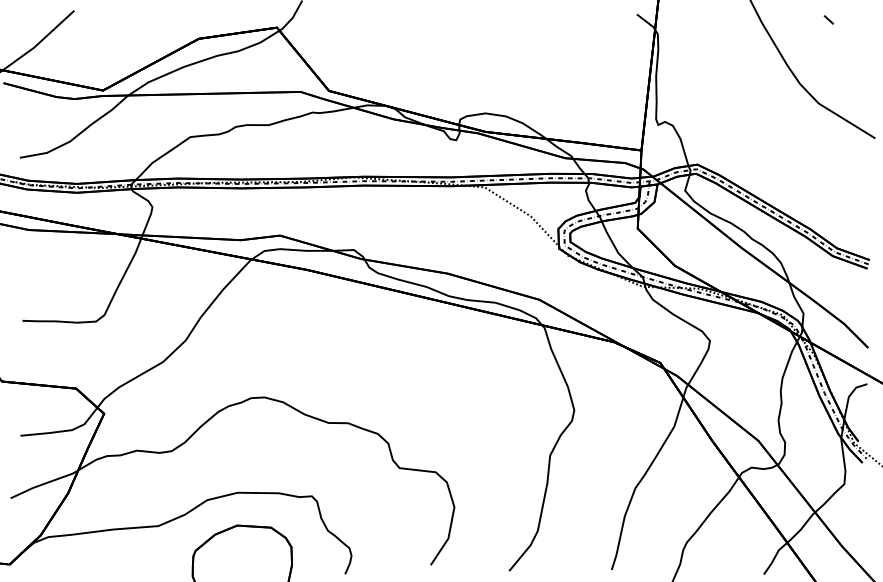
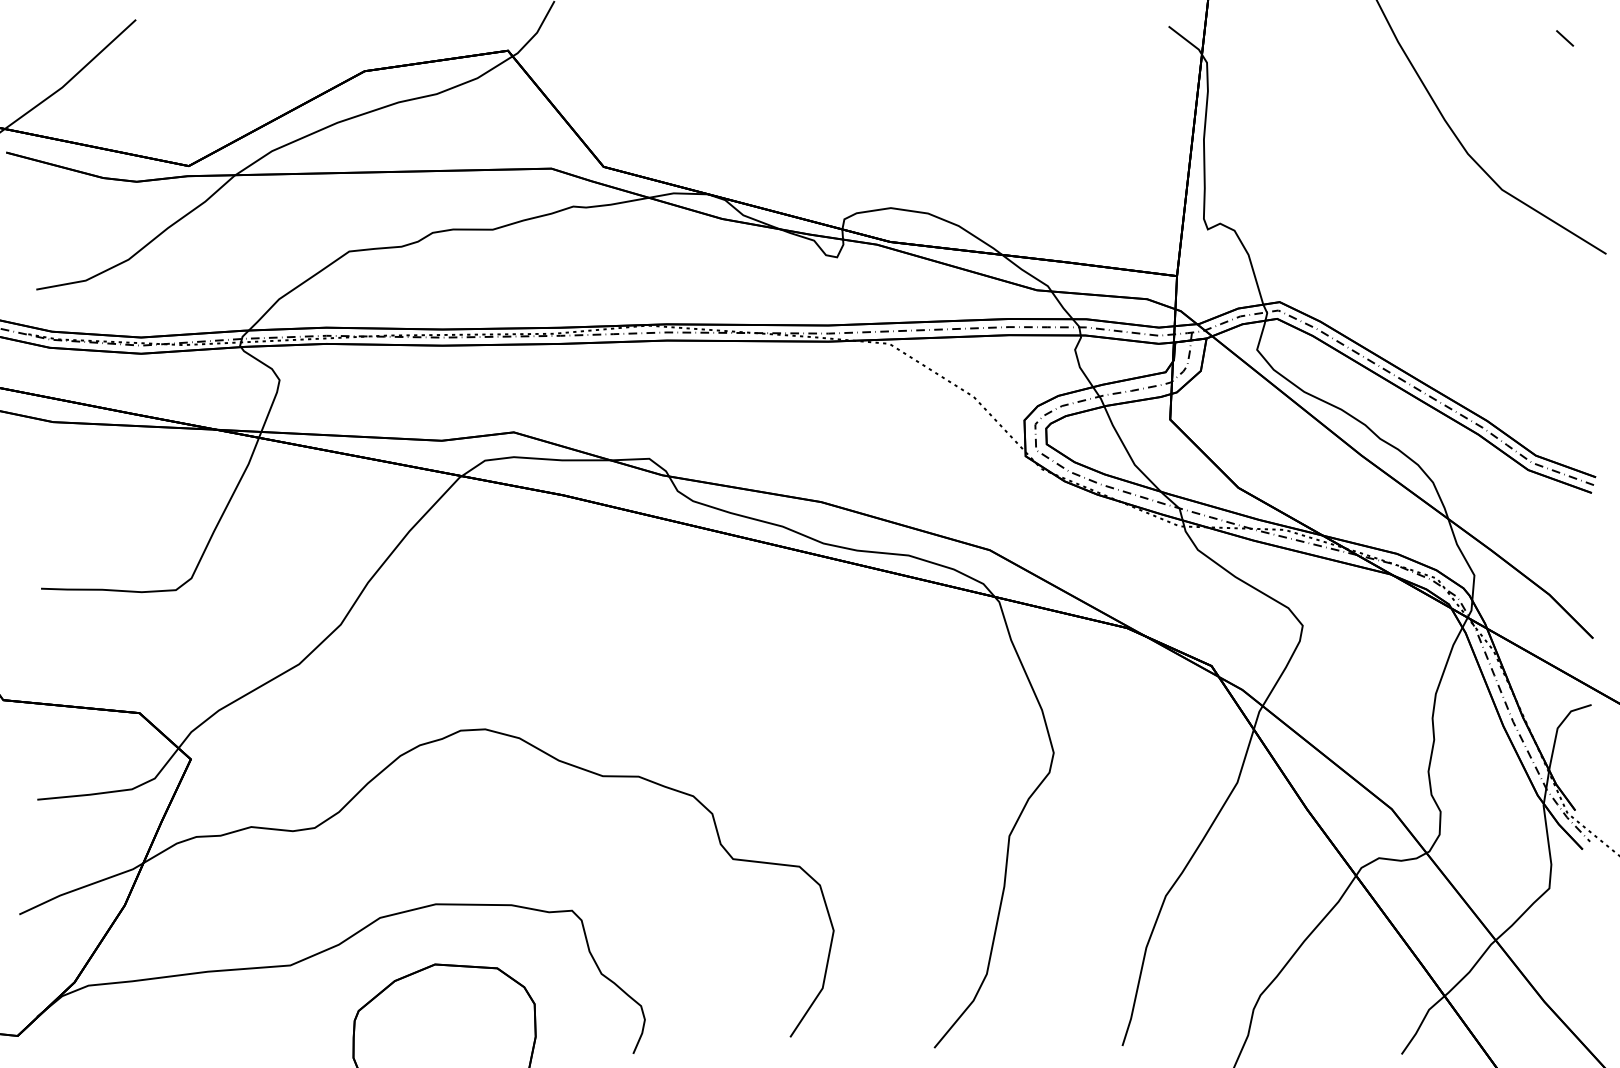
line: (828, 19) -> (1564, 37), moved

